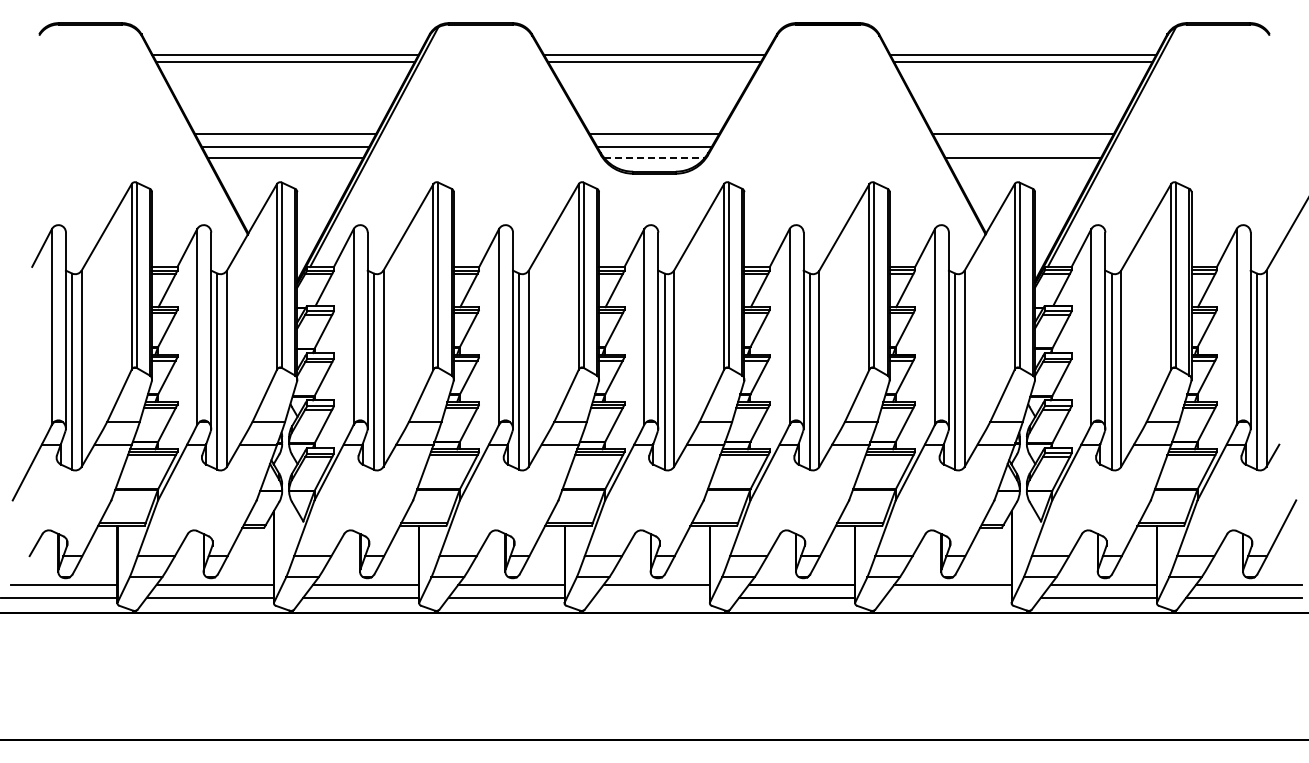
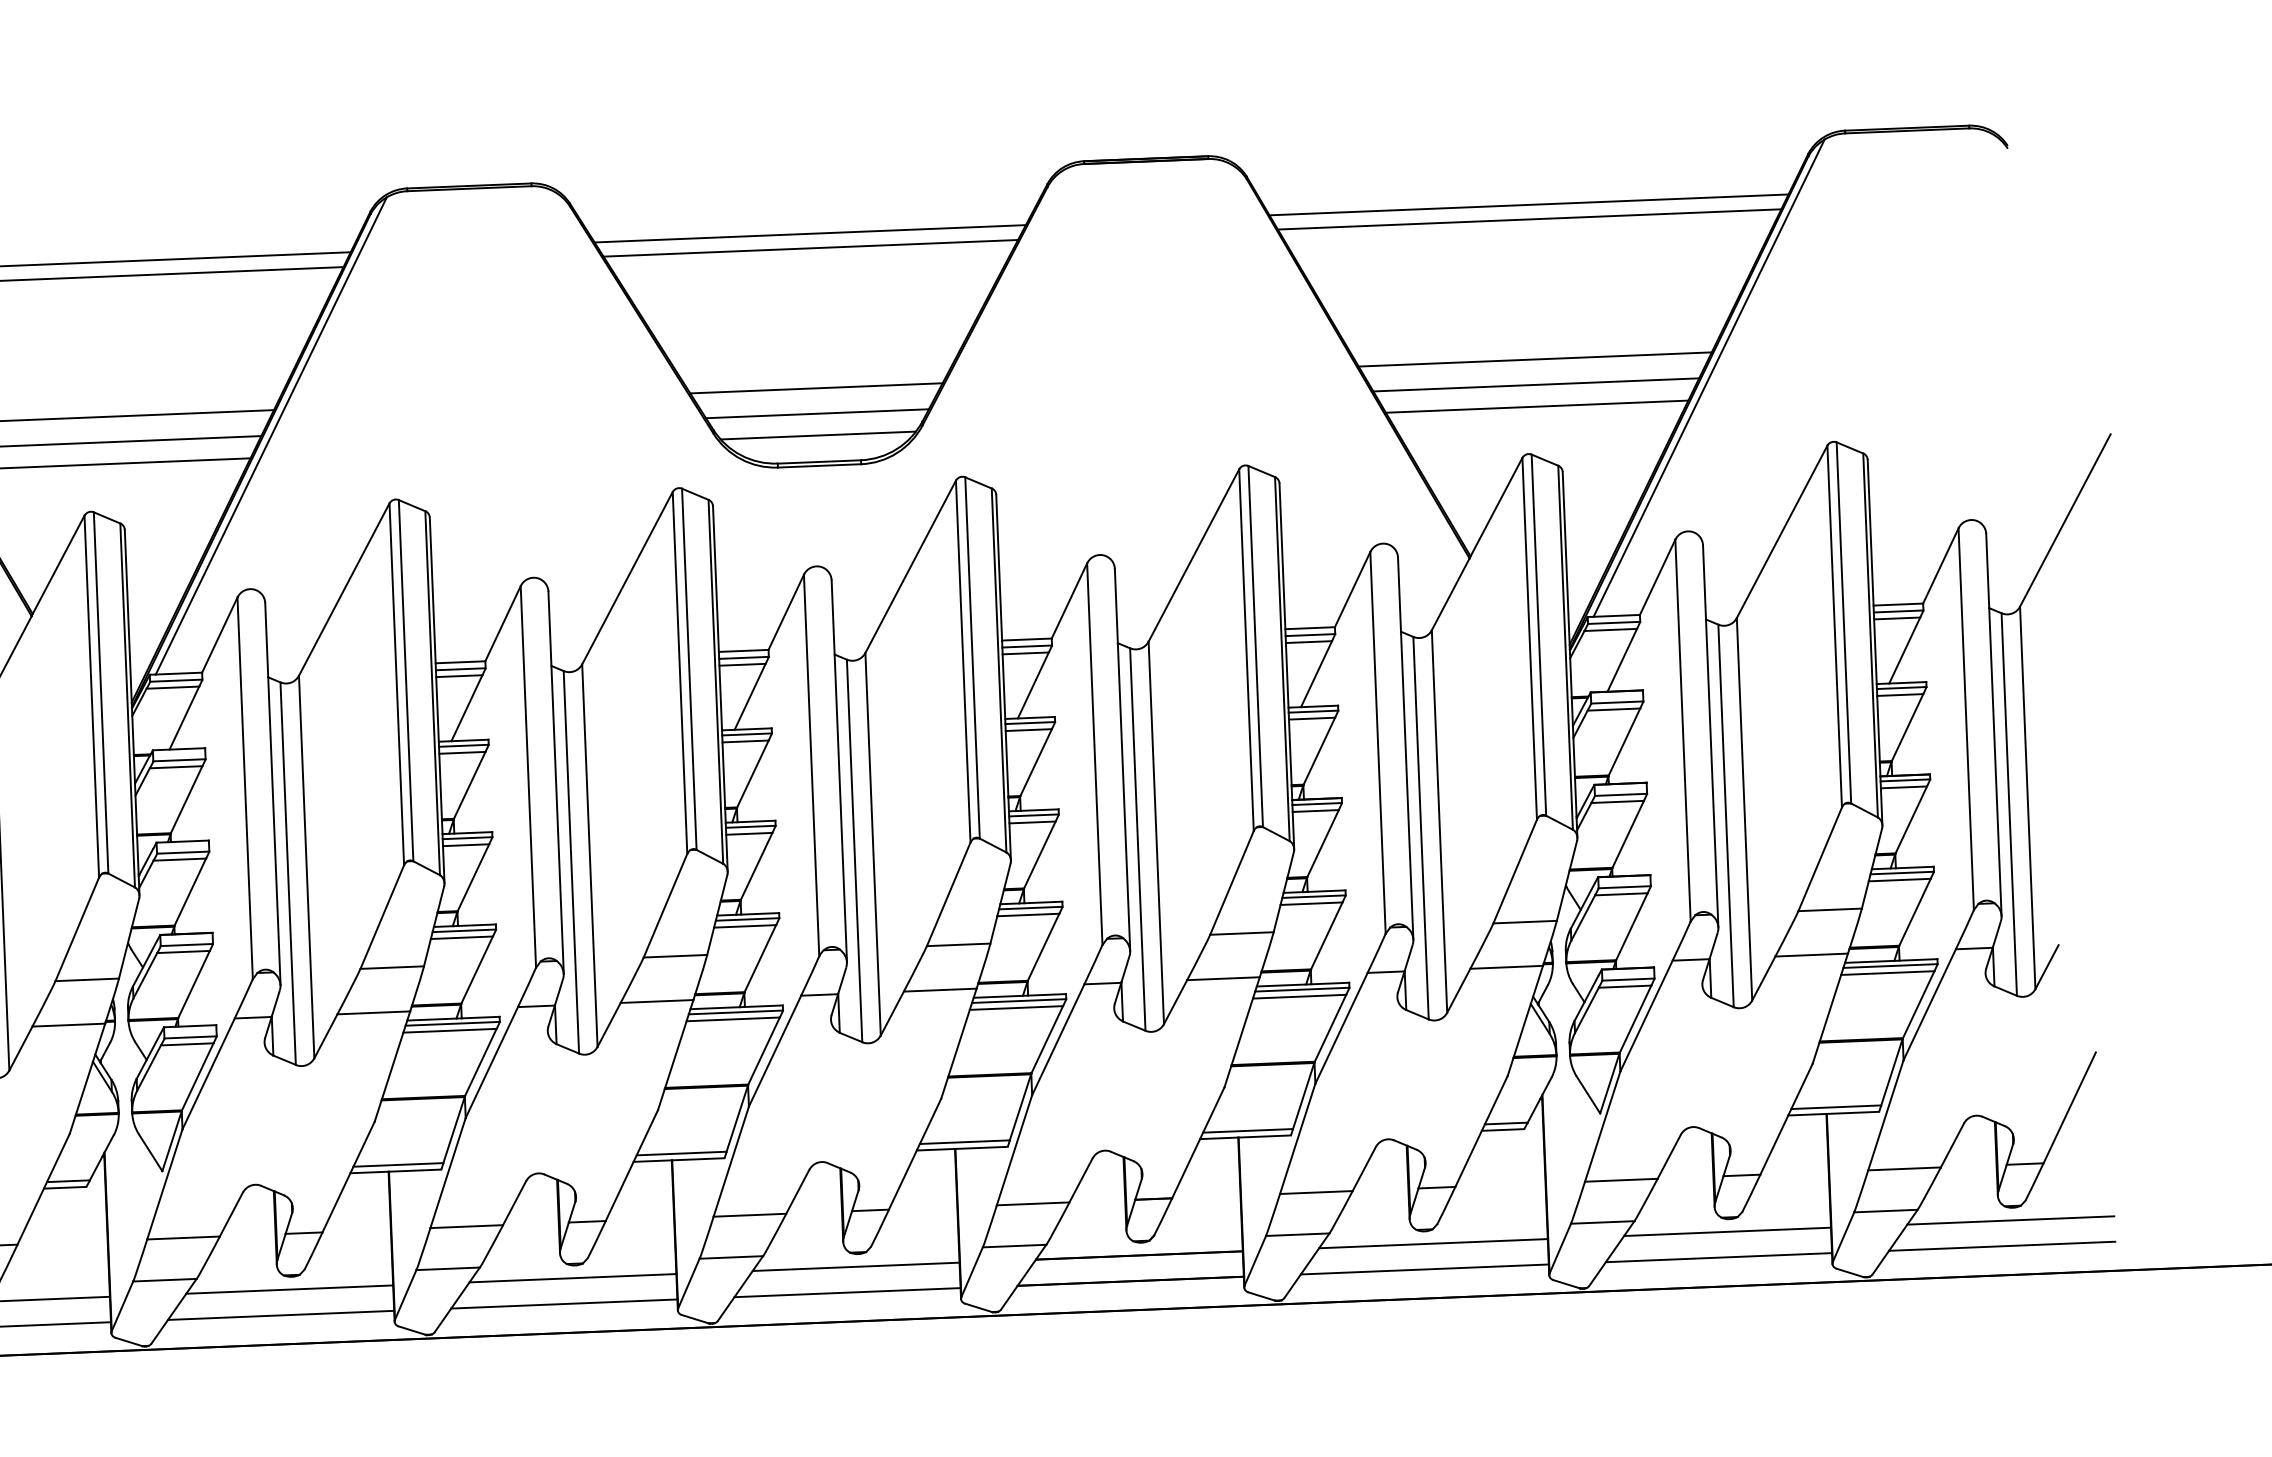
line: (1022, 146) -> (1534, 384), added
line: (654, 158) -> (818, 436), dashed -> solid
line: (651, 597) -> (846, 1292), added
line: (947, 597) -> (1423, 1268), added

